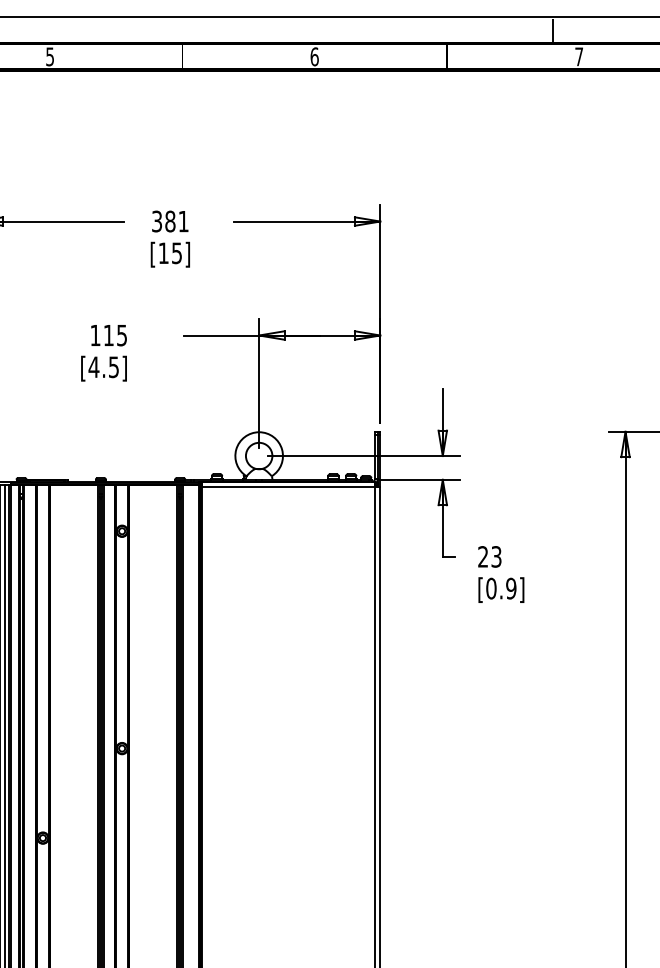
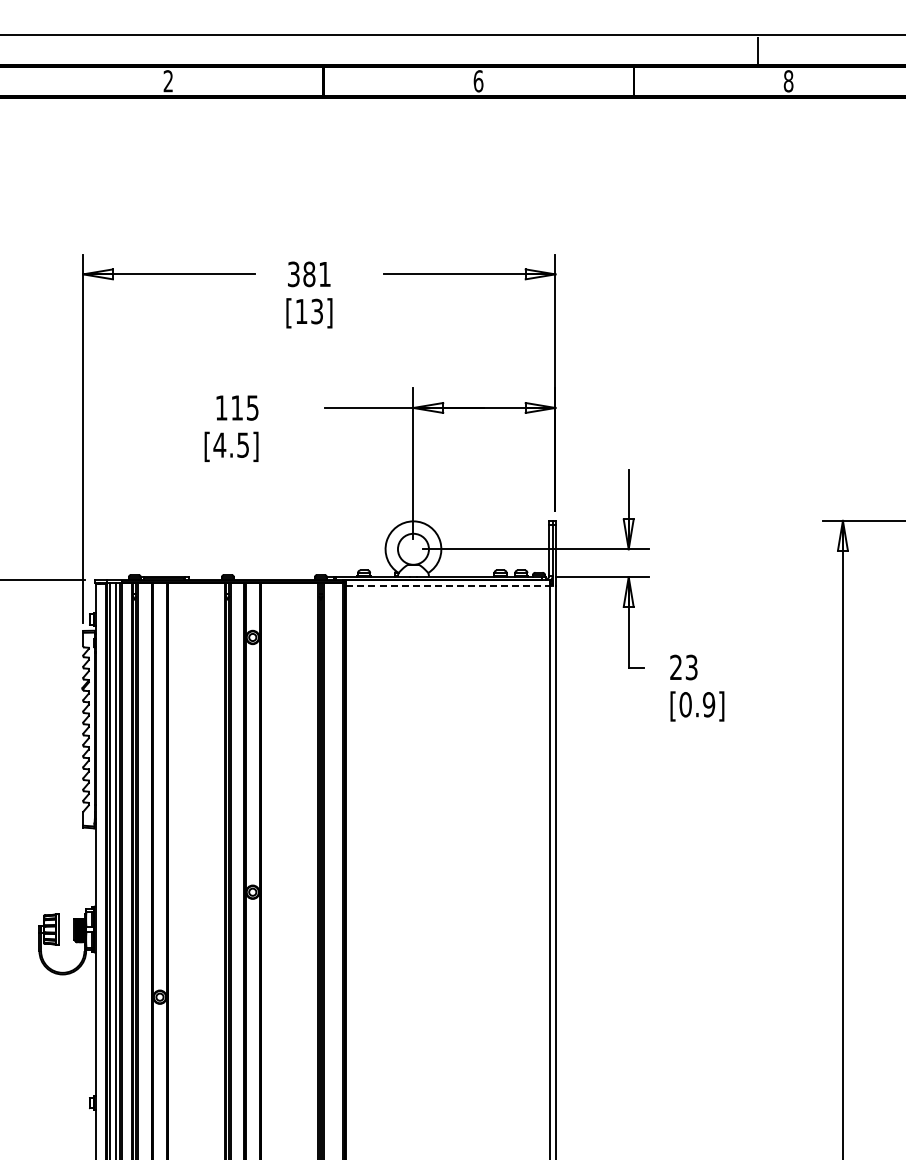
text: (49, 57) -> (167, 81), 5 -> 2
text: (579, 57) -> (788, 81), 7 -> 8
text: (176, 252) -> (316, 310), [15] -> [13]
line: (291, 486) -> (451, 585), solid -> dashed

